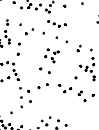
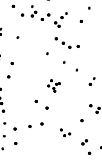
part: (29, 31) -> (28, 48), removed
part: (51, 55) -> (53, 85), size x0.6
part: (65, 88) -> (65, 132), size x0.6

